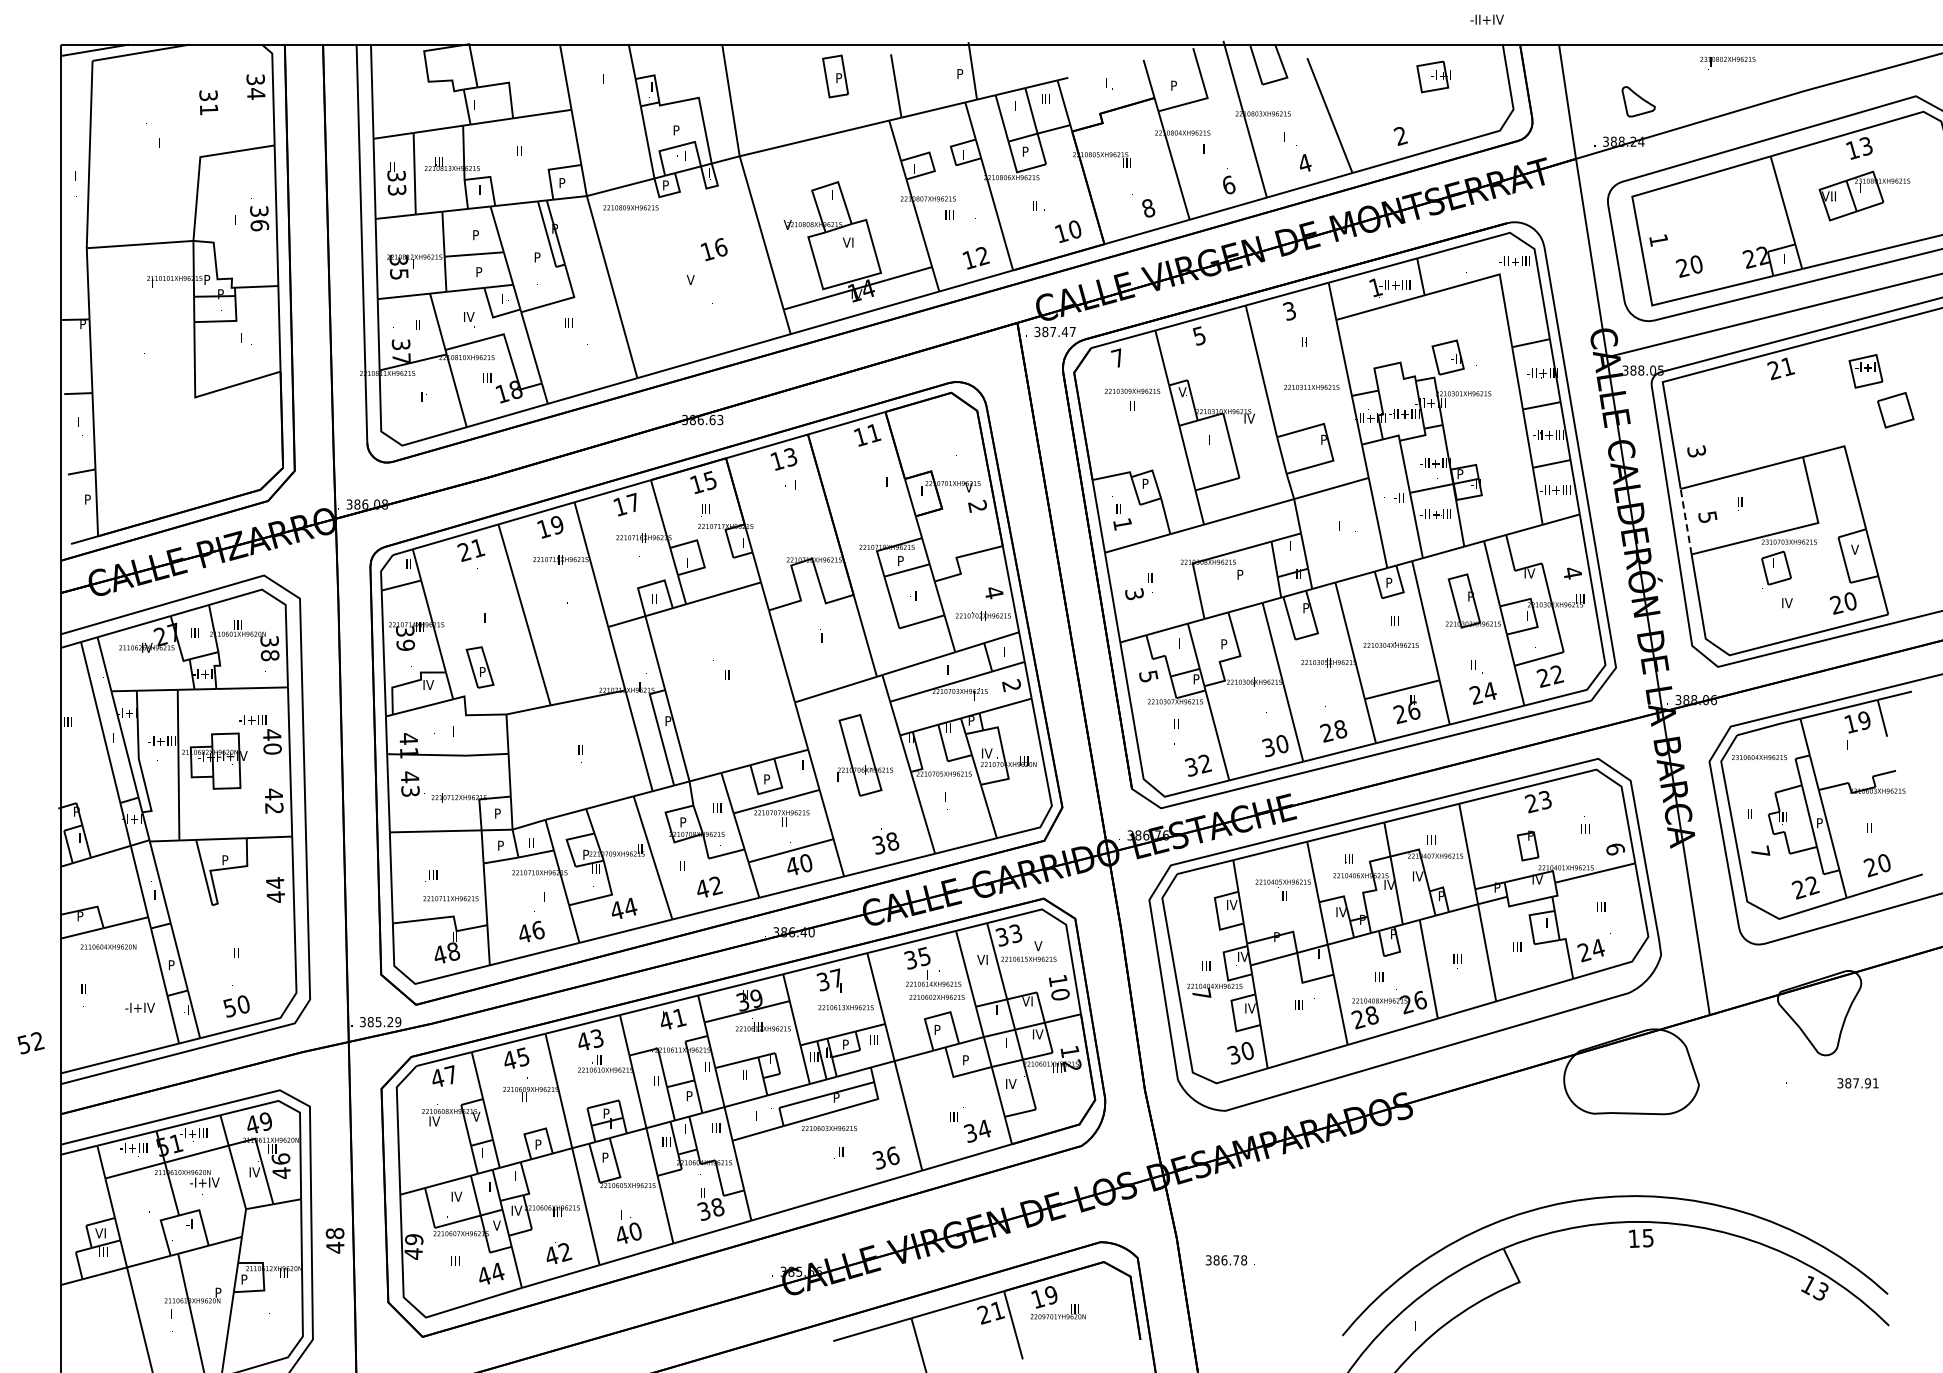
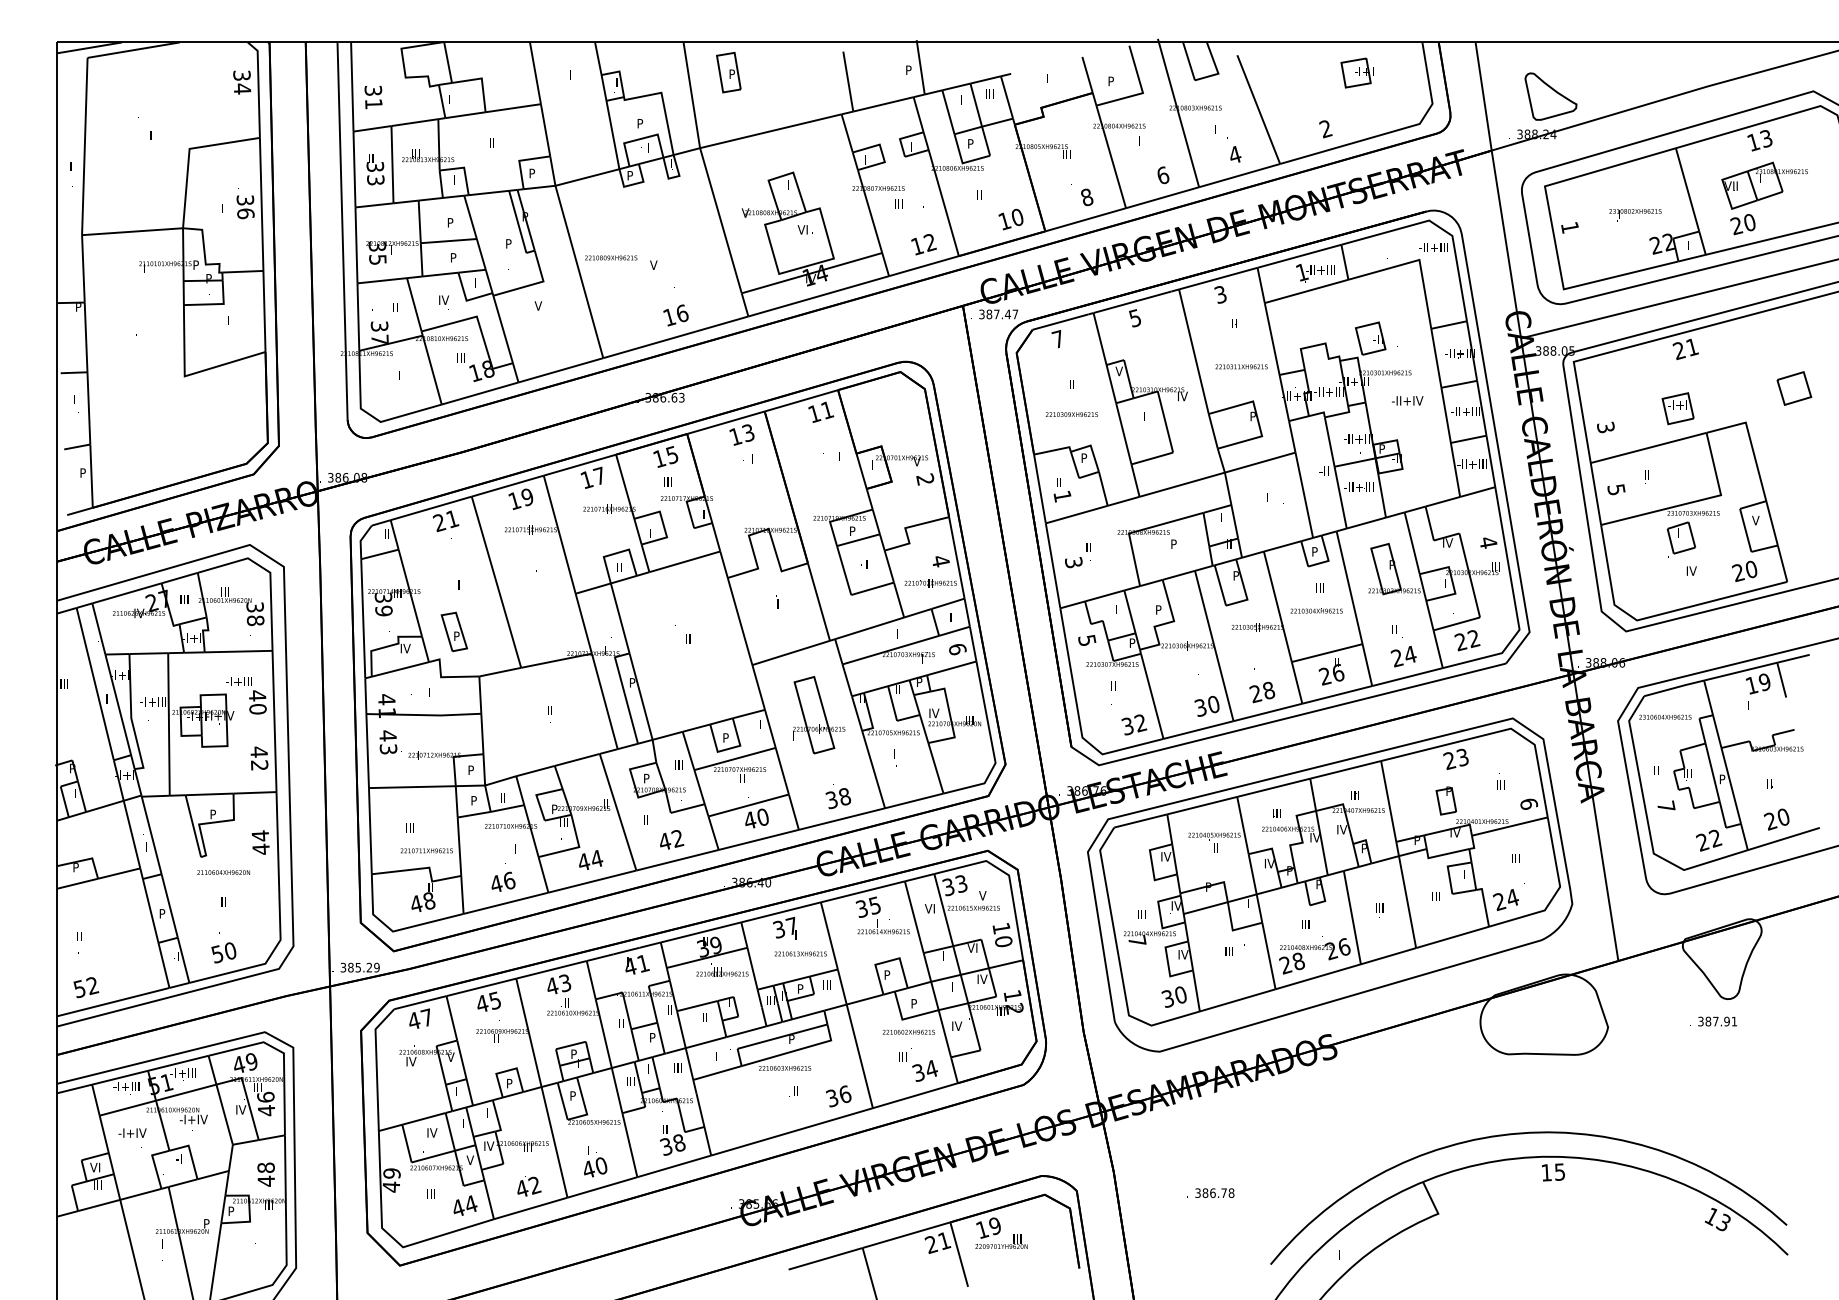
text: (1487, 19) -> (1407, 400), moved
text: (1727, 63) -> (1635, 215), moved
part: (835, 76) -> (728, 72), moved
part: (1638, 101) -> (1550, 96), size x1.67
text: (208, 102) -> (373, 97), moved
text: (631, 207) -> (611, 257), moved
text: (713, 249) -> (675, 315), moved
text: (1688, 266) -> (1742, 224), moved
text: (568, 322) -> (538, 305), III -> V
part: (1865, 371) -> (1677, 408), moved
text: (1132, 391) -> (1071, 414), moved
line: (1685, 521) -> (1595, 493), dashed -> solid
text: (1011, 685) -> (957, 649), 2 -> 6
text: (108, 946) -> (223, 872), moved
text: (936, 996) -> (908, 1031), moved
text: (140, 1007) -> (132, 1132), moved
text: (31, 1043) -> (86, 987), moved
text: (1857, 1083) -> (1717, 1021), moved
text: (334, 1240) -> (265, 1174), moved
text: (1226, 1259) -> (1214, 1192), moved

